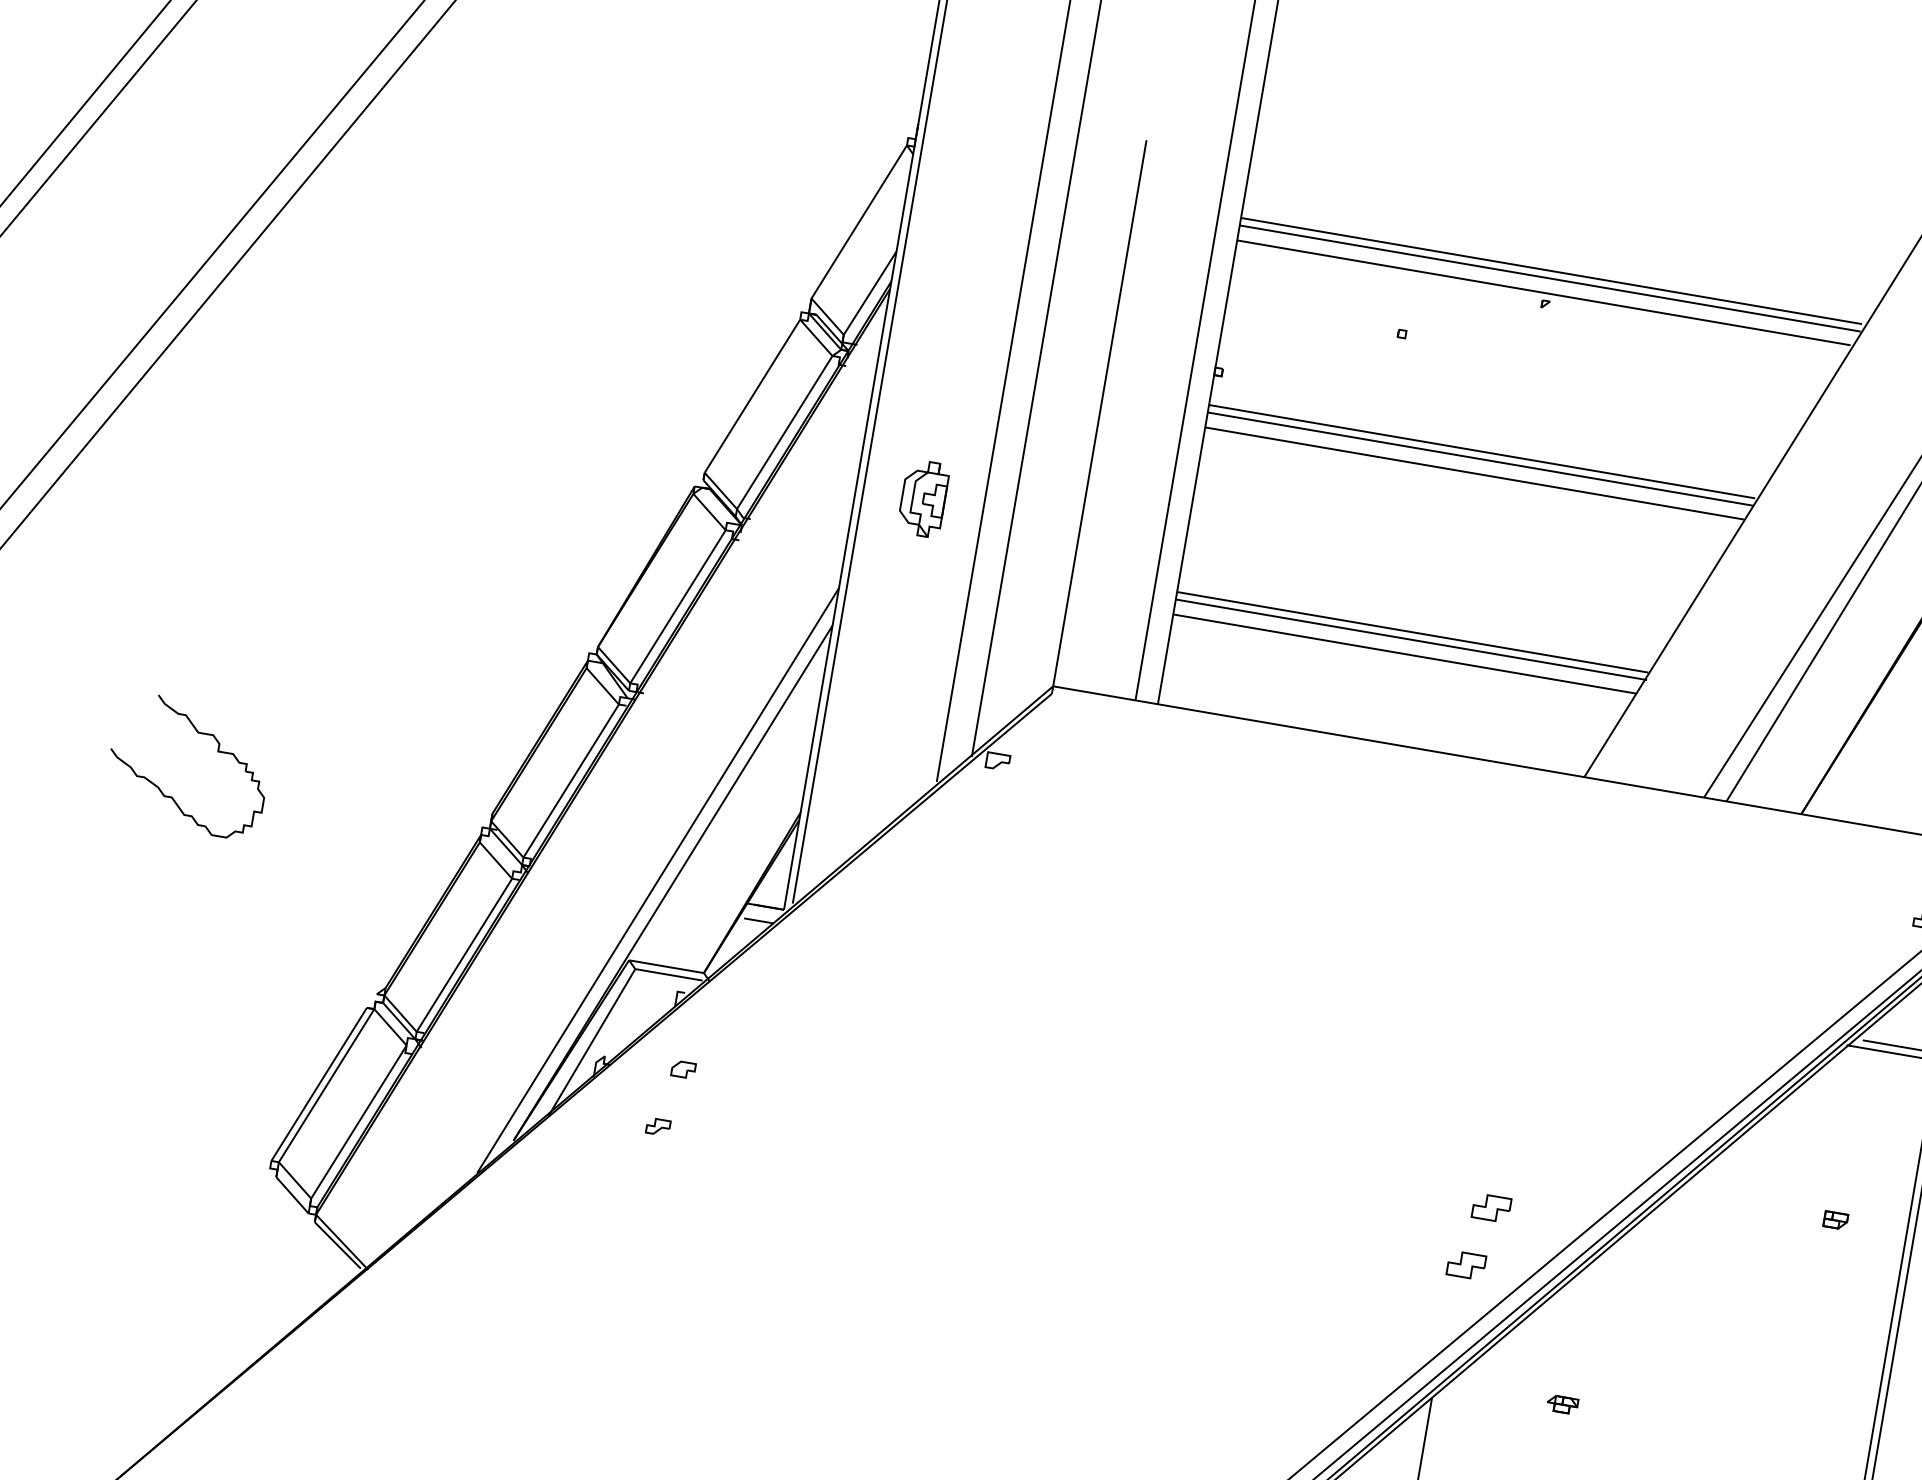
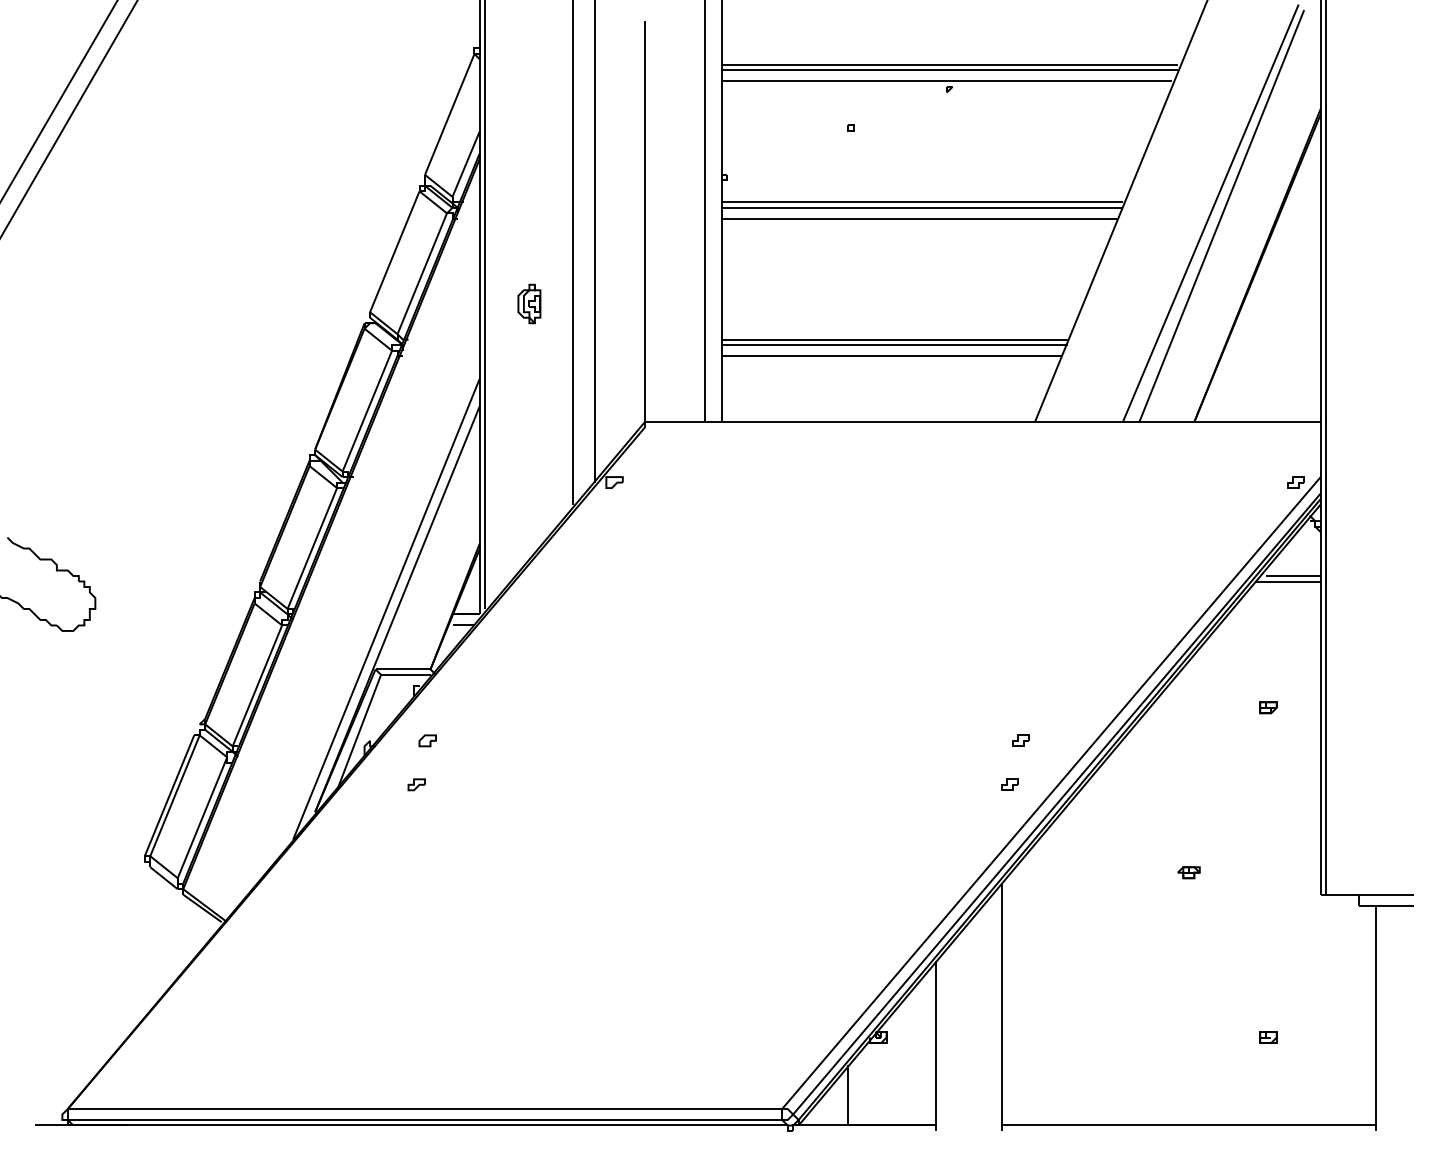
part: (923, 497) -> (529, 303), size x0.71
part: (1490, 1207) -> (1020, 740), size x0.62
part: (1465, 1264) -> (1009, 784), size x0.62
part: (1561, 1404) -> (1188, 872), moved

